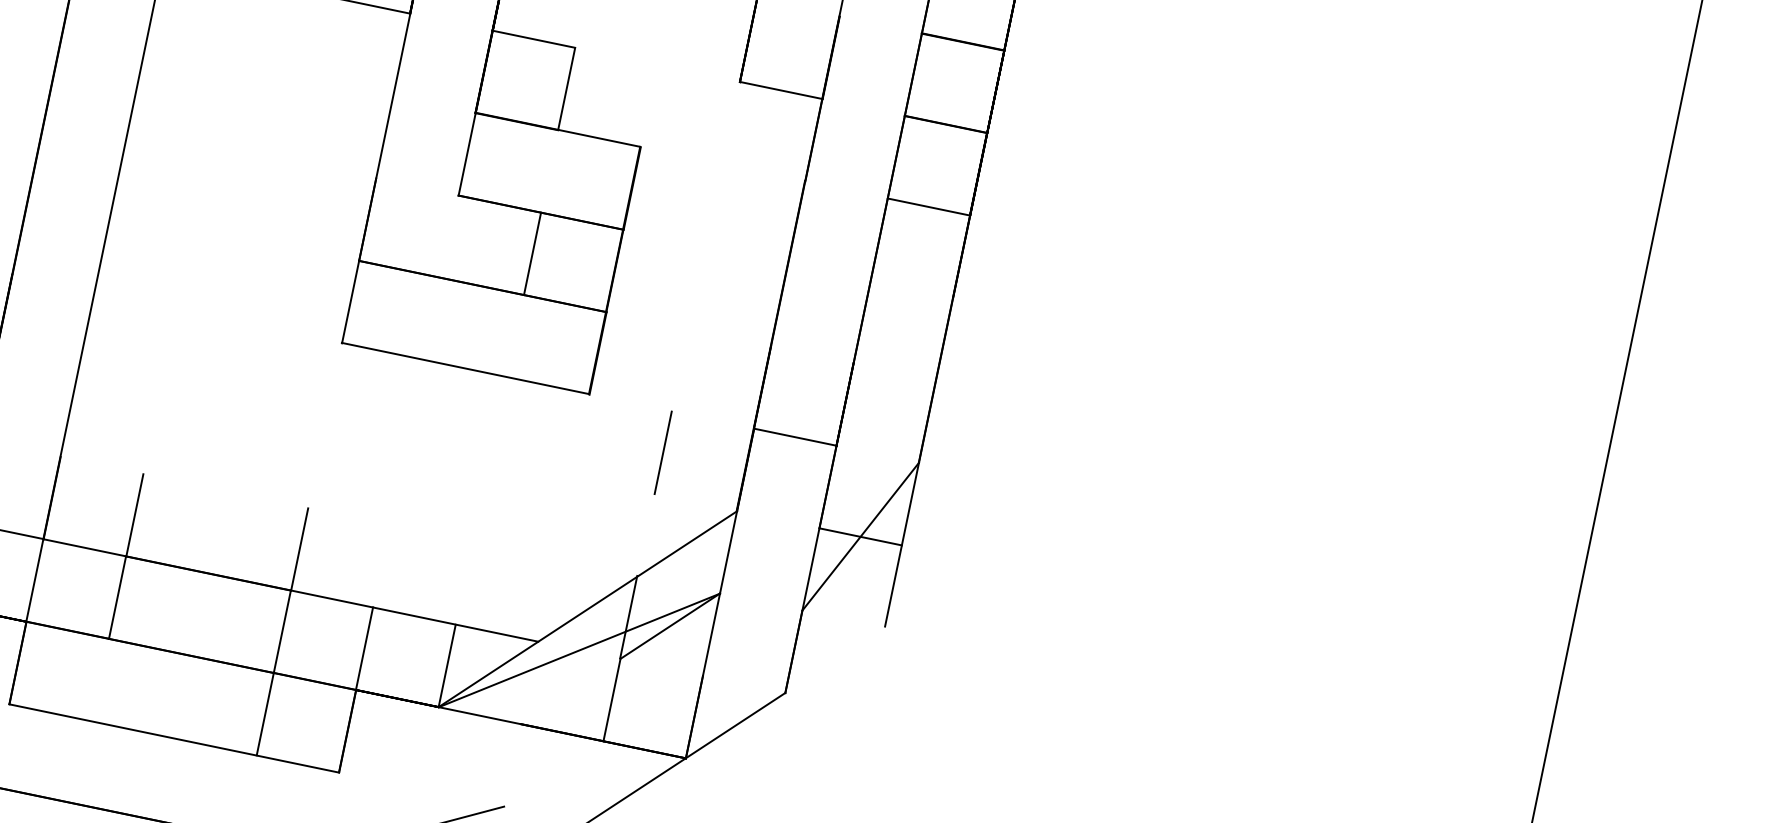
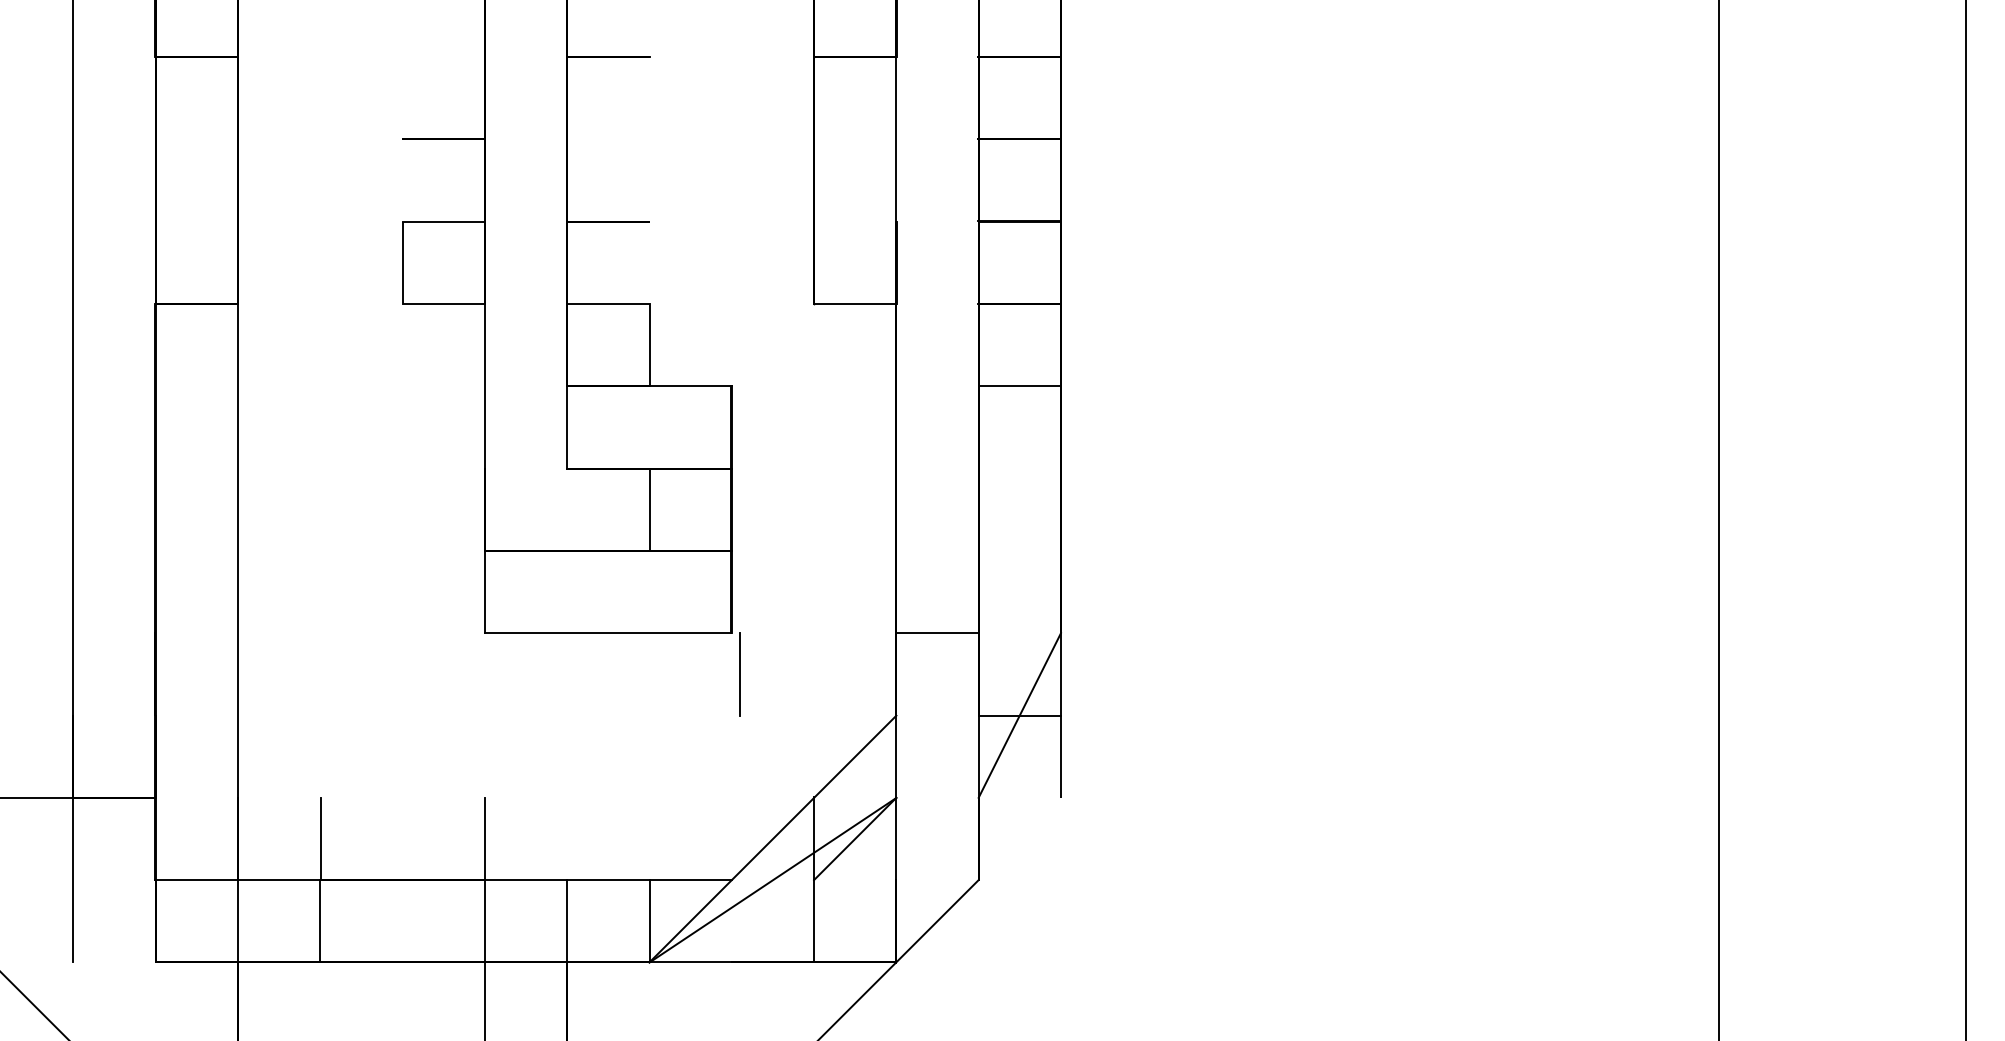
line: (662, 452) -> (739, 674), moved

